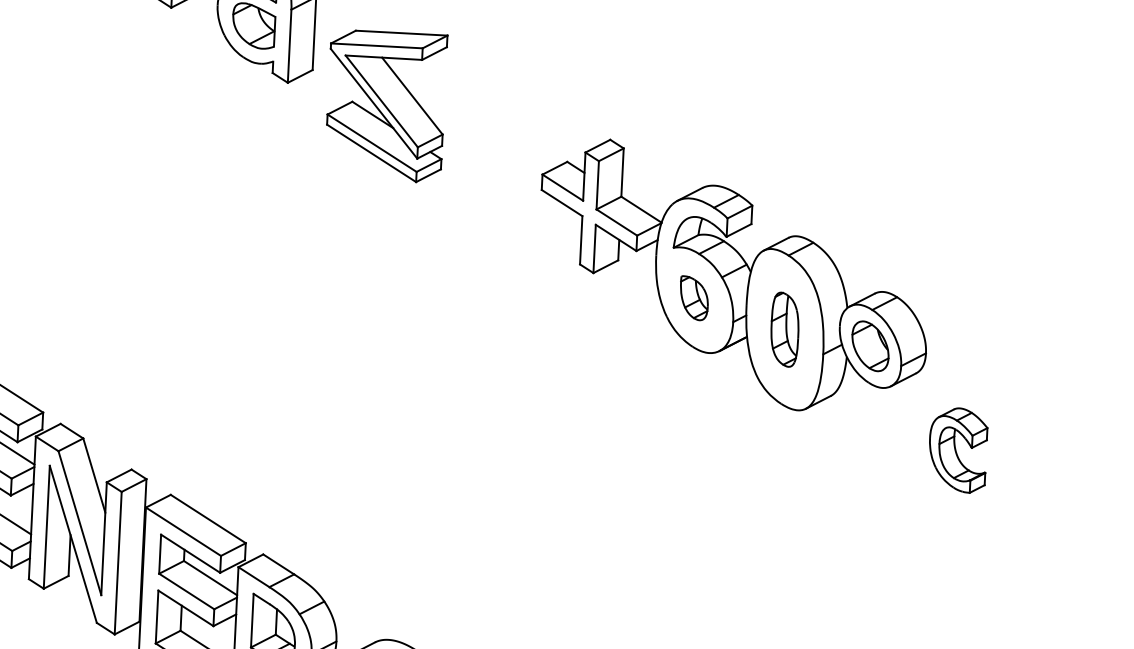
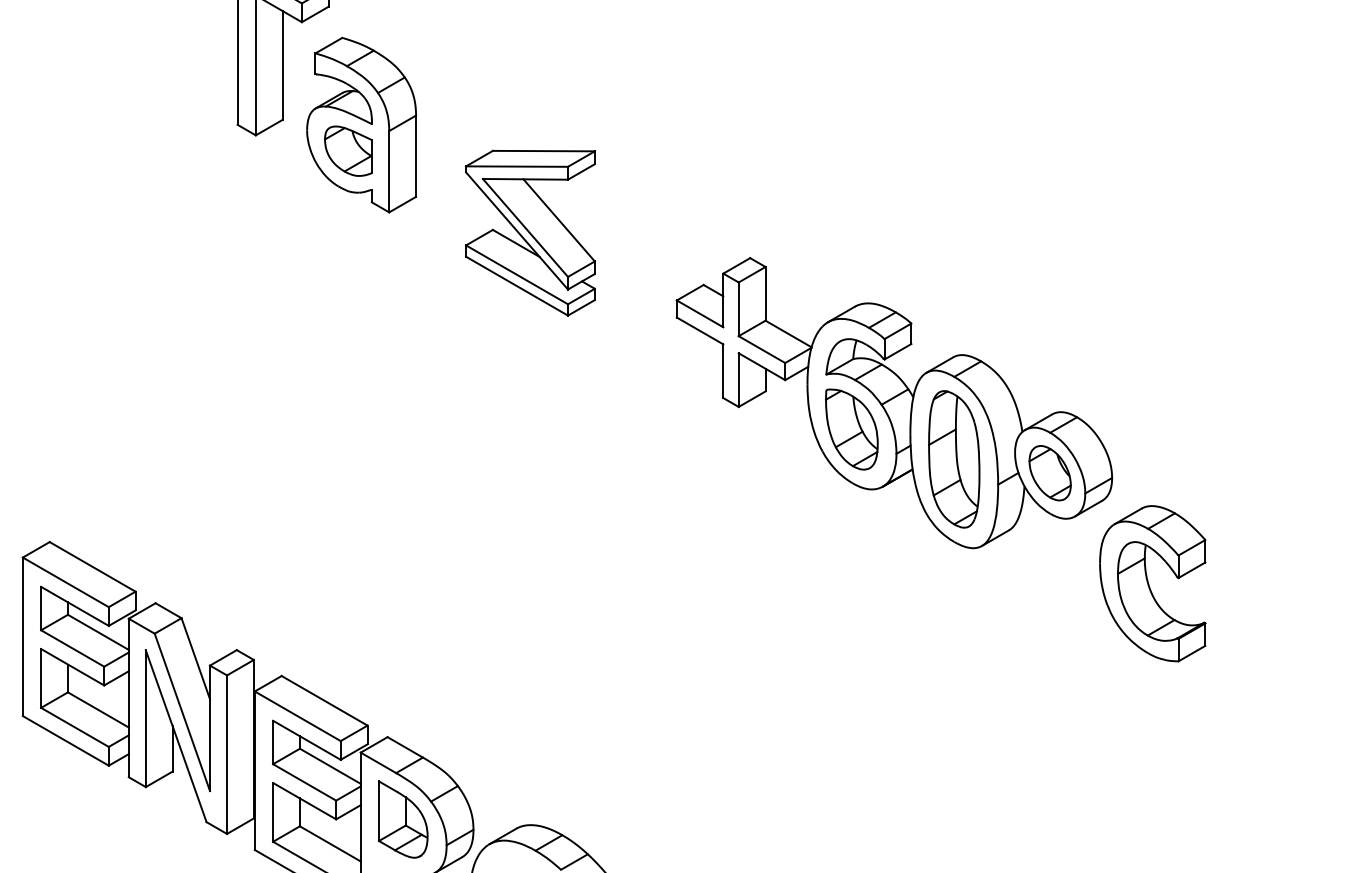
part: (386, 105) -> (530, 232), moved
part: (693, 298) -> (851, 429), size x1.67
part: (785, 329) -> (954, 459), size x1.67
part: (957, 449) -> (1152, 583), size x1.67

